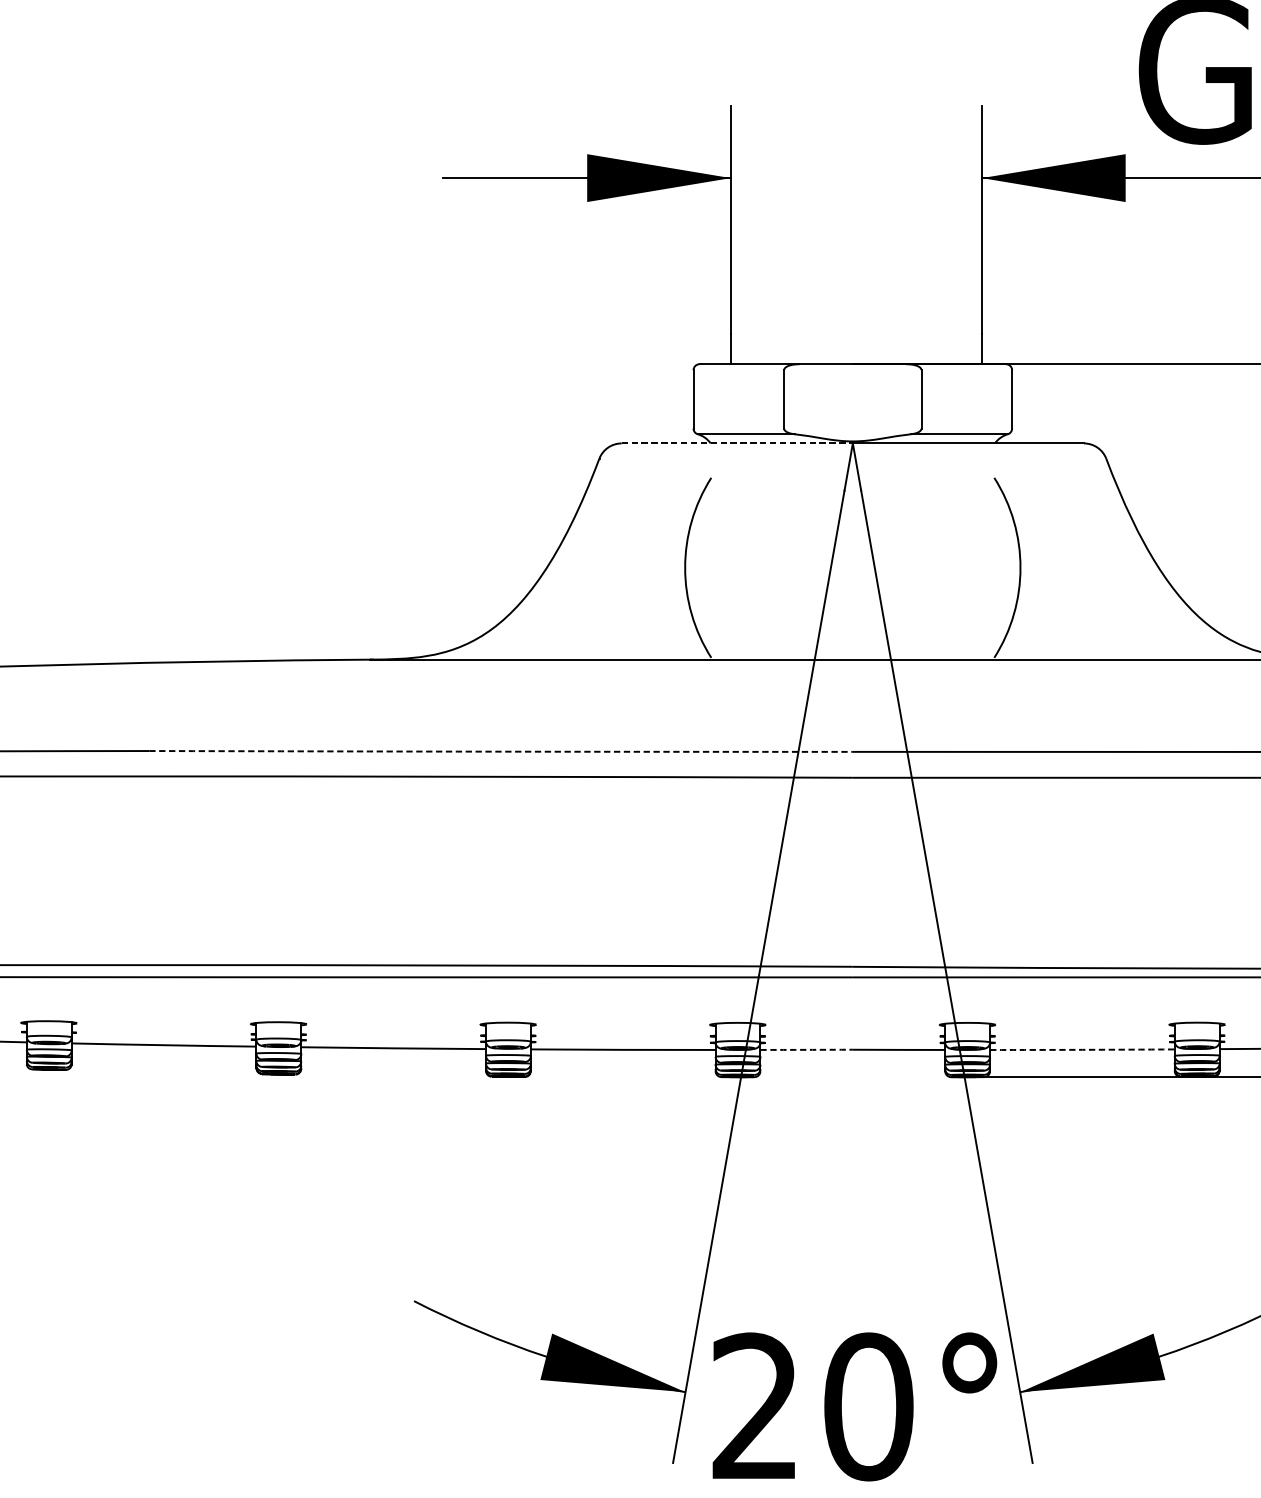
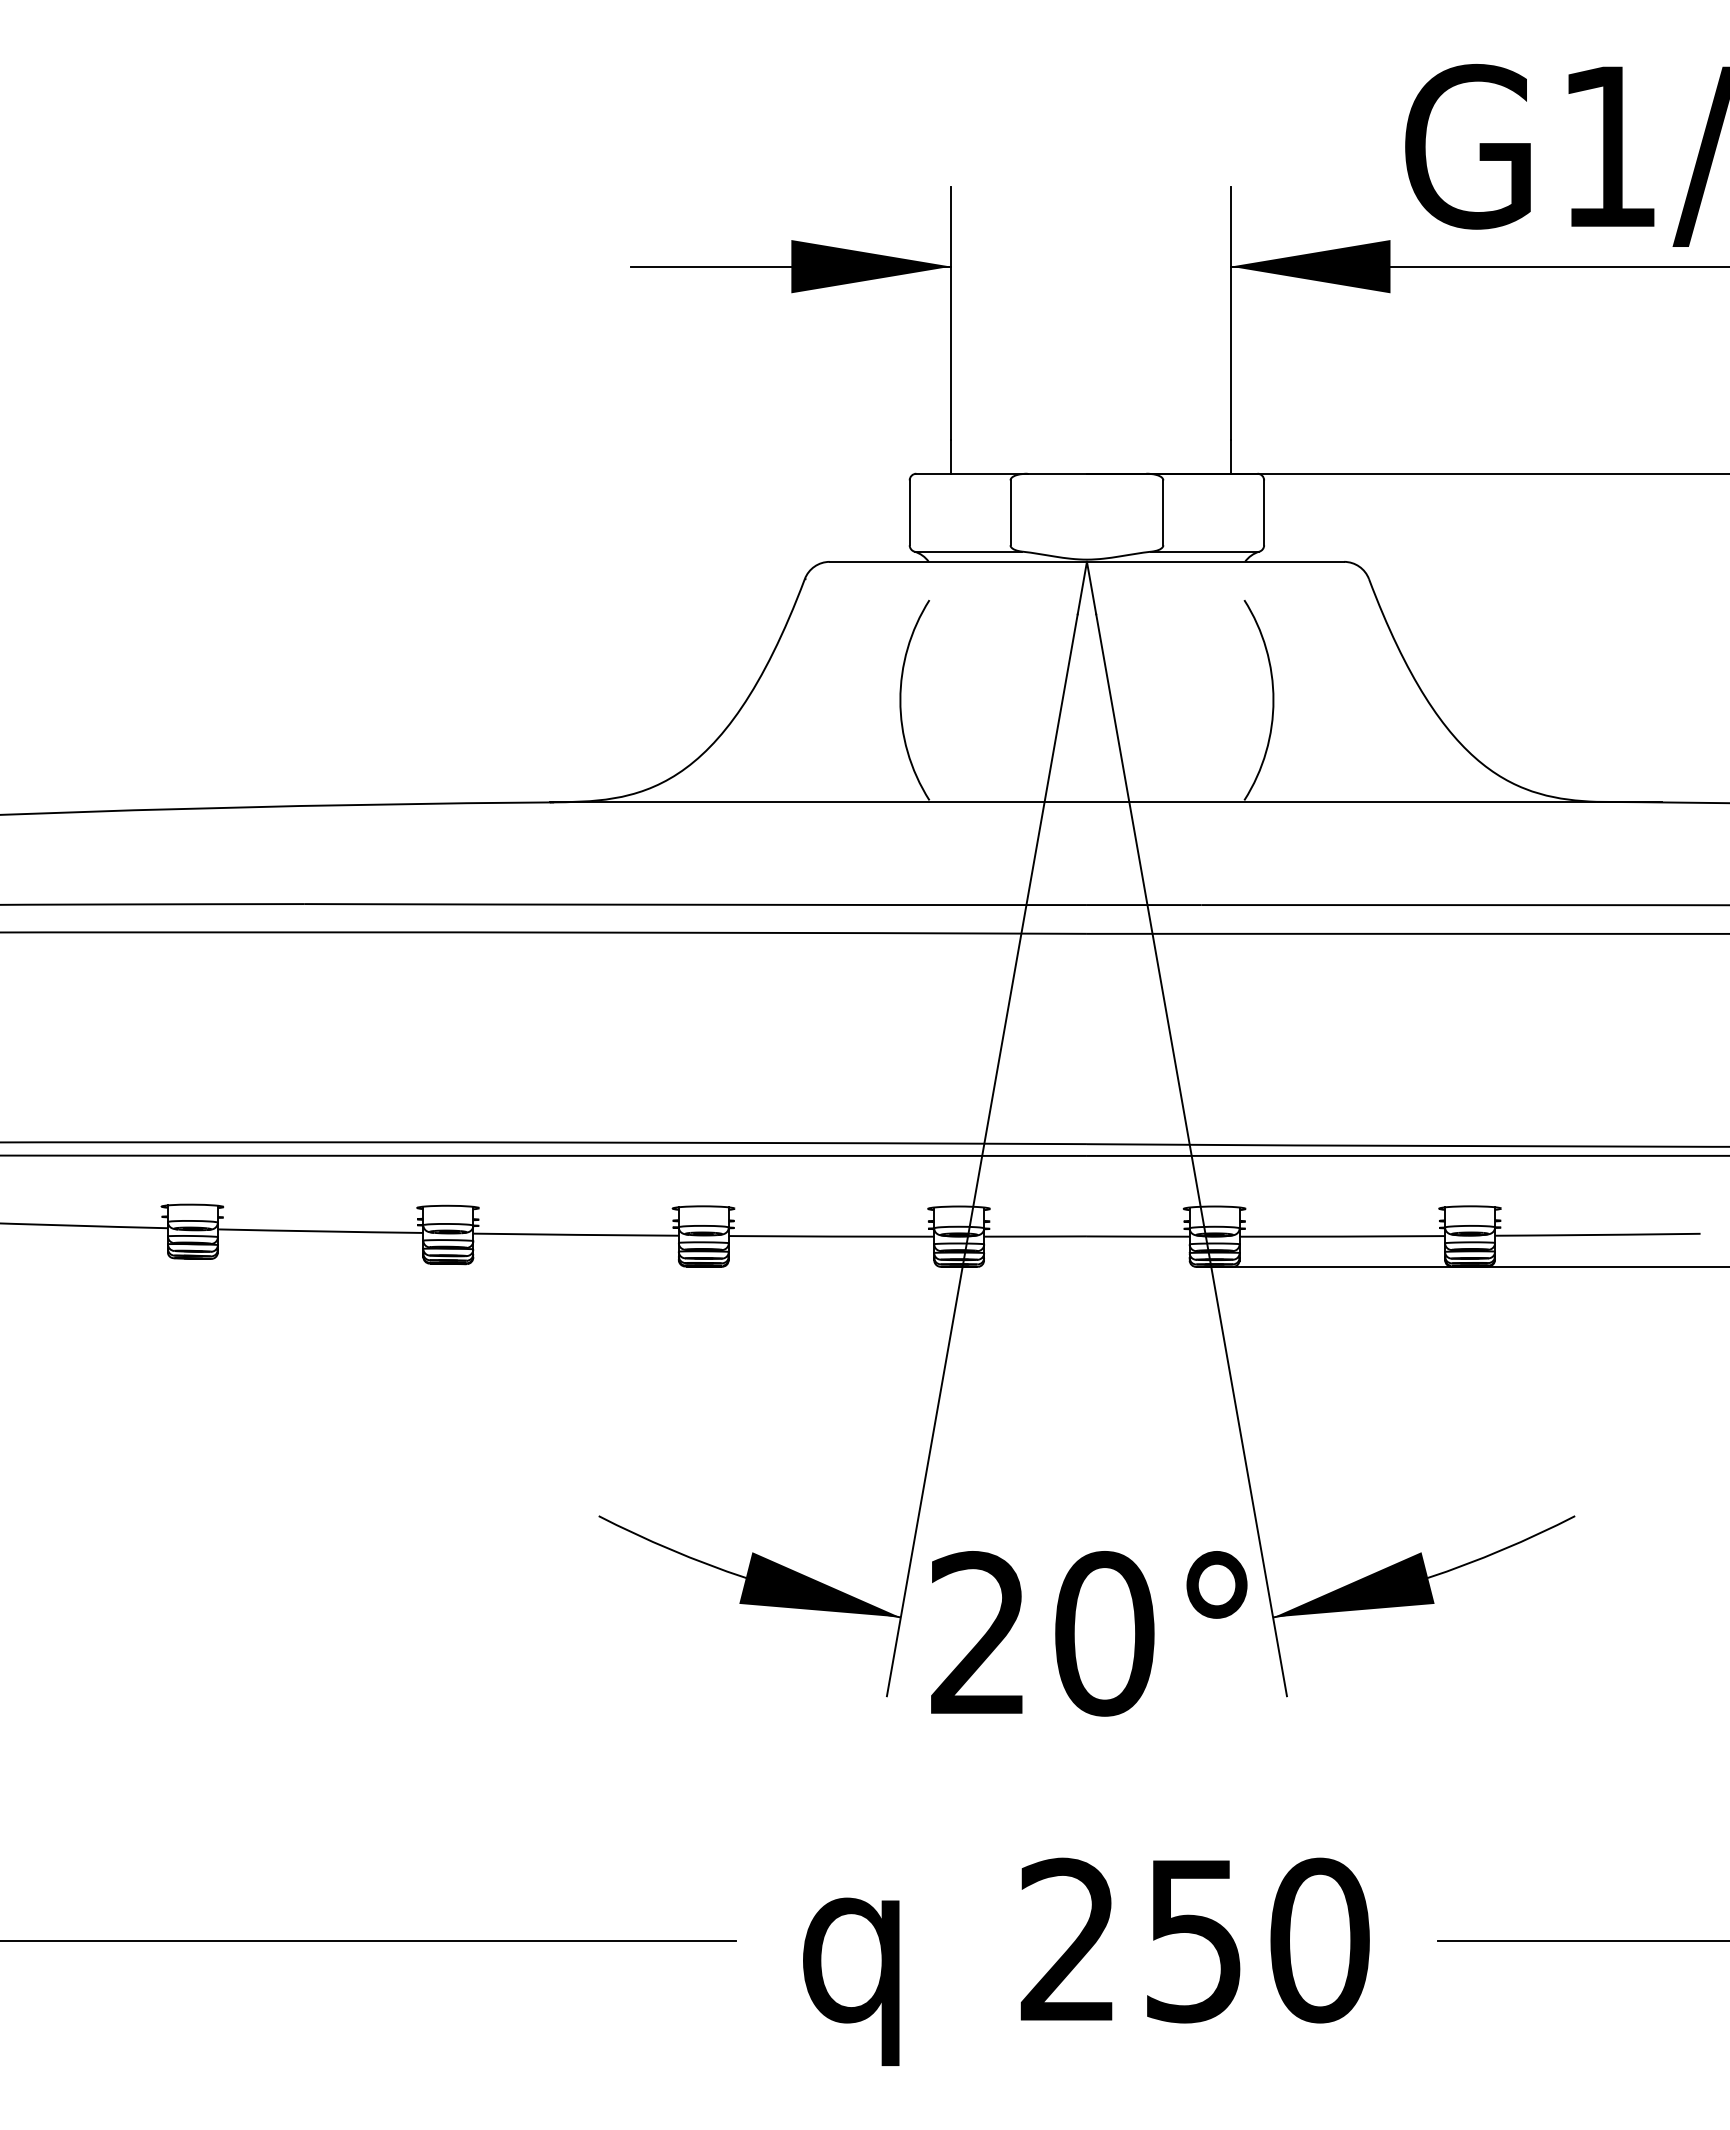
line: (737, 443) -> (958, 561), dashed -> solid
arc: (501, 751) -> (695, 904), dashed -> solid
arc: (806, 1049) -> (1035, 1236), dashed -> solid
arc: (1082, 1049) -> (1342, 1236), dashed -> solid

